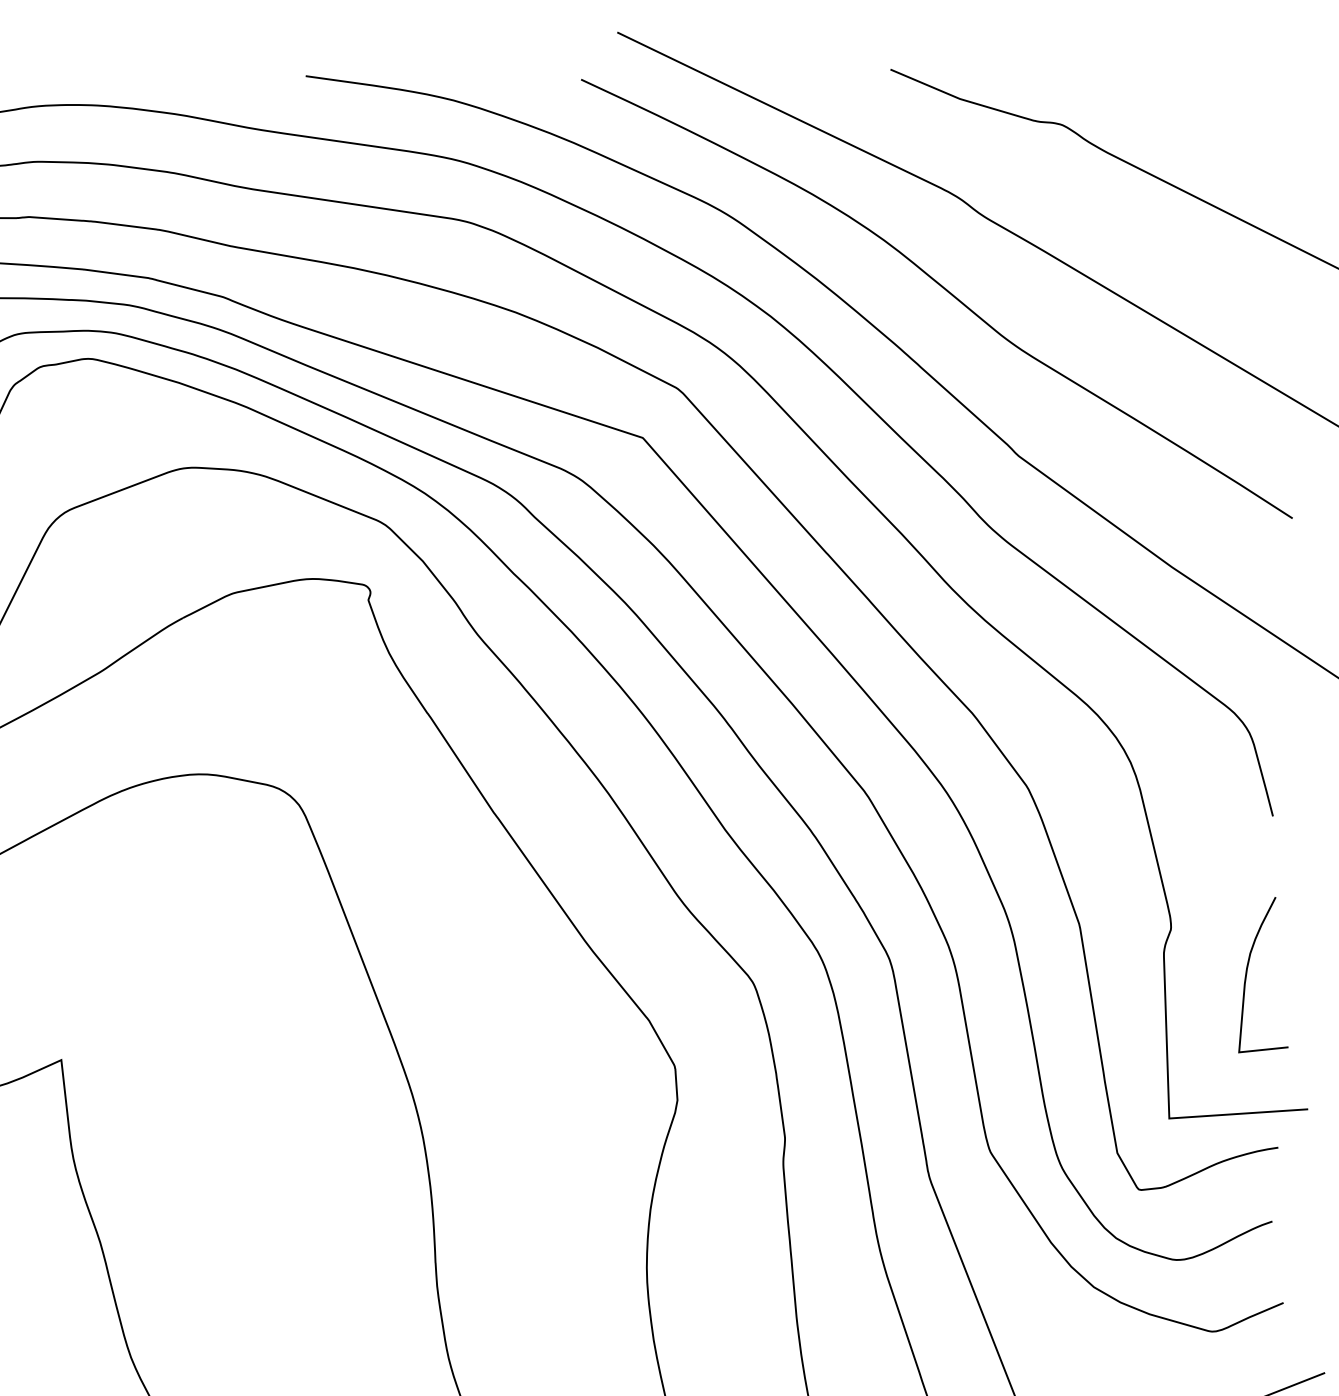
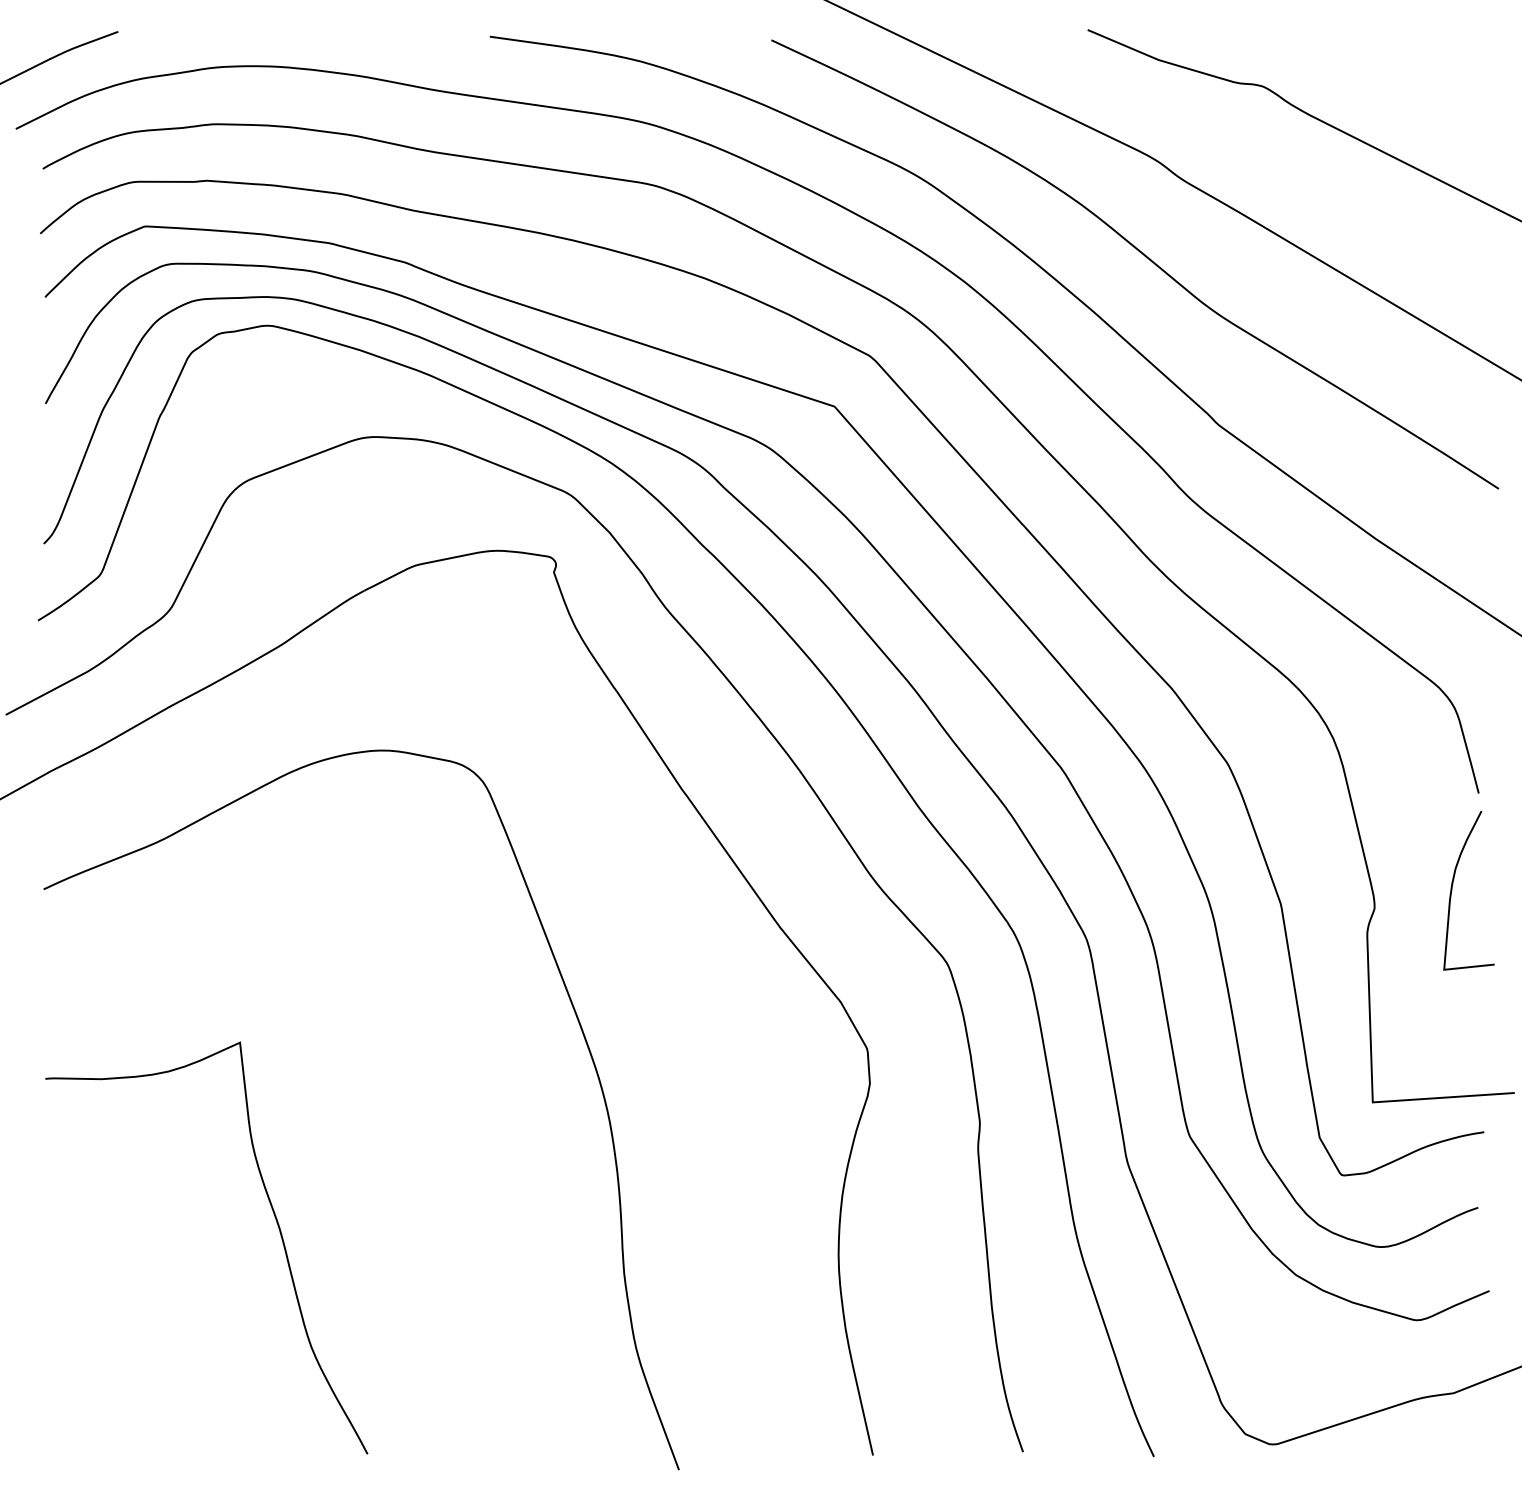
curve: (1247, 974) -> (1452, 890), moved

